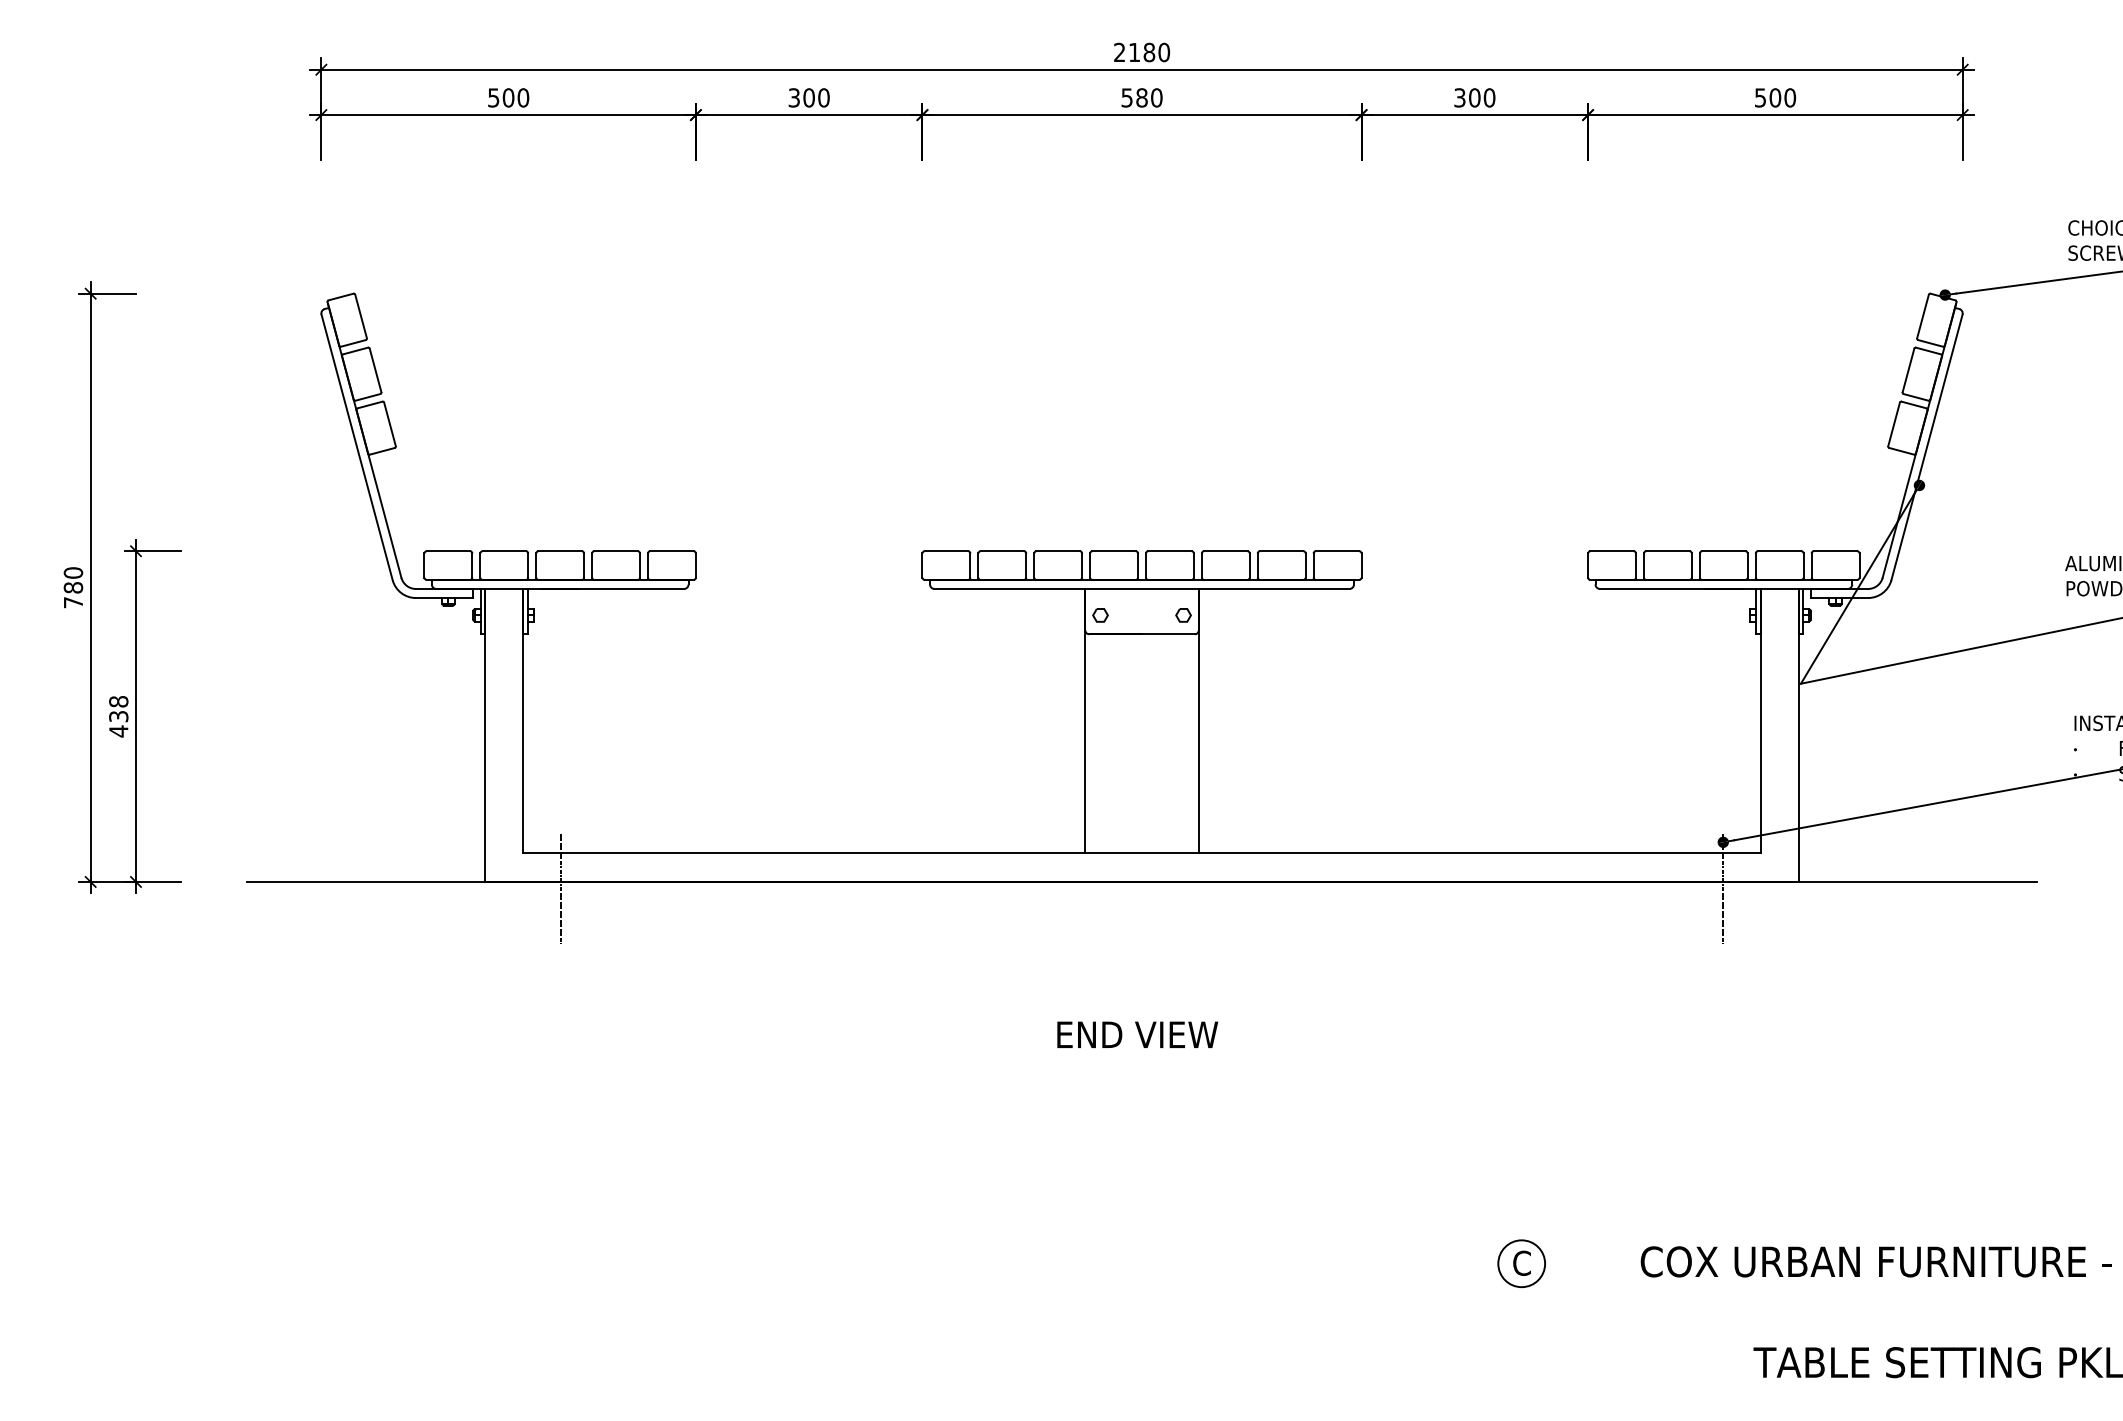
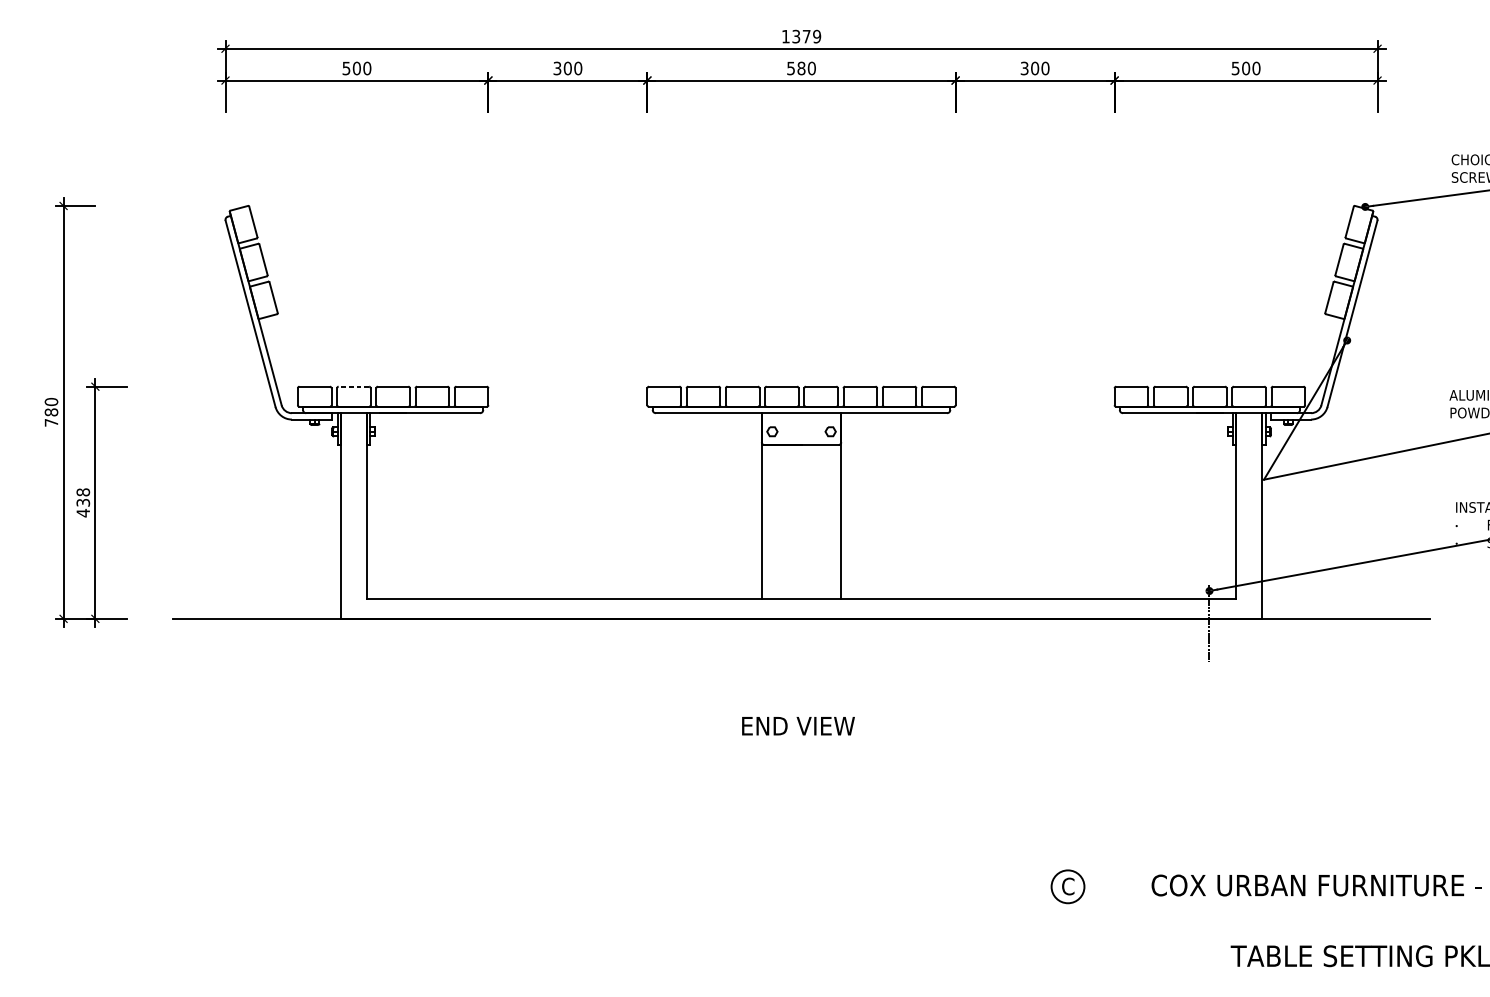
text: (1142, 52) -> (801, 36), 2180 -> 1379
line: (504, 551) -> (354, 386), solid -> dashed
line: (560, 888) -> (393, 623), removed

